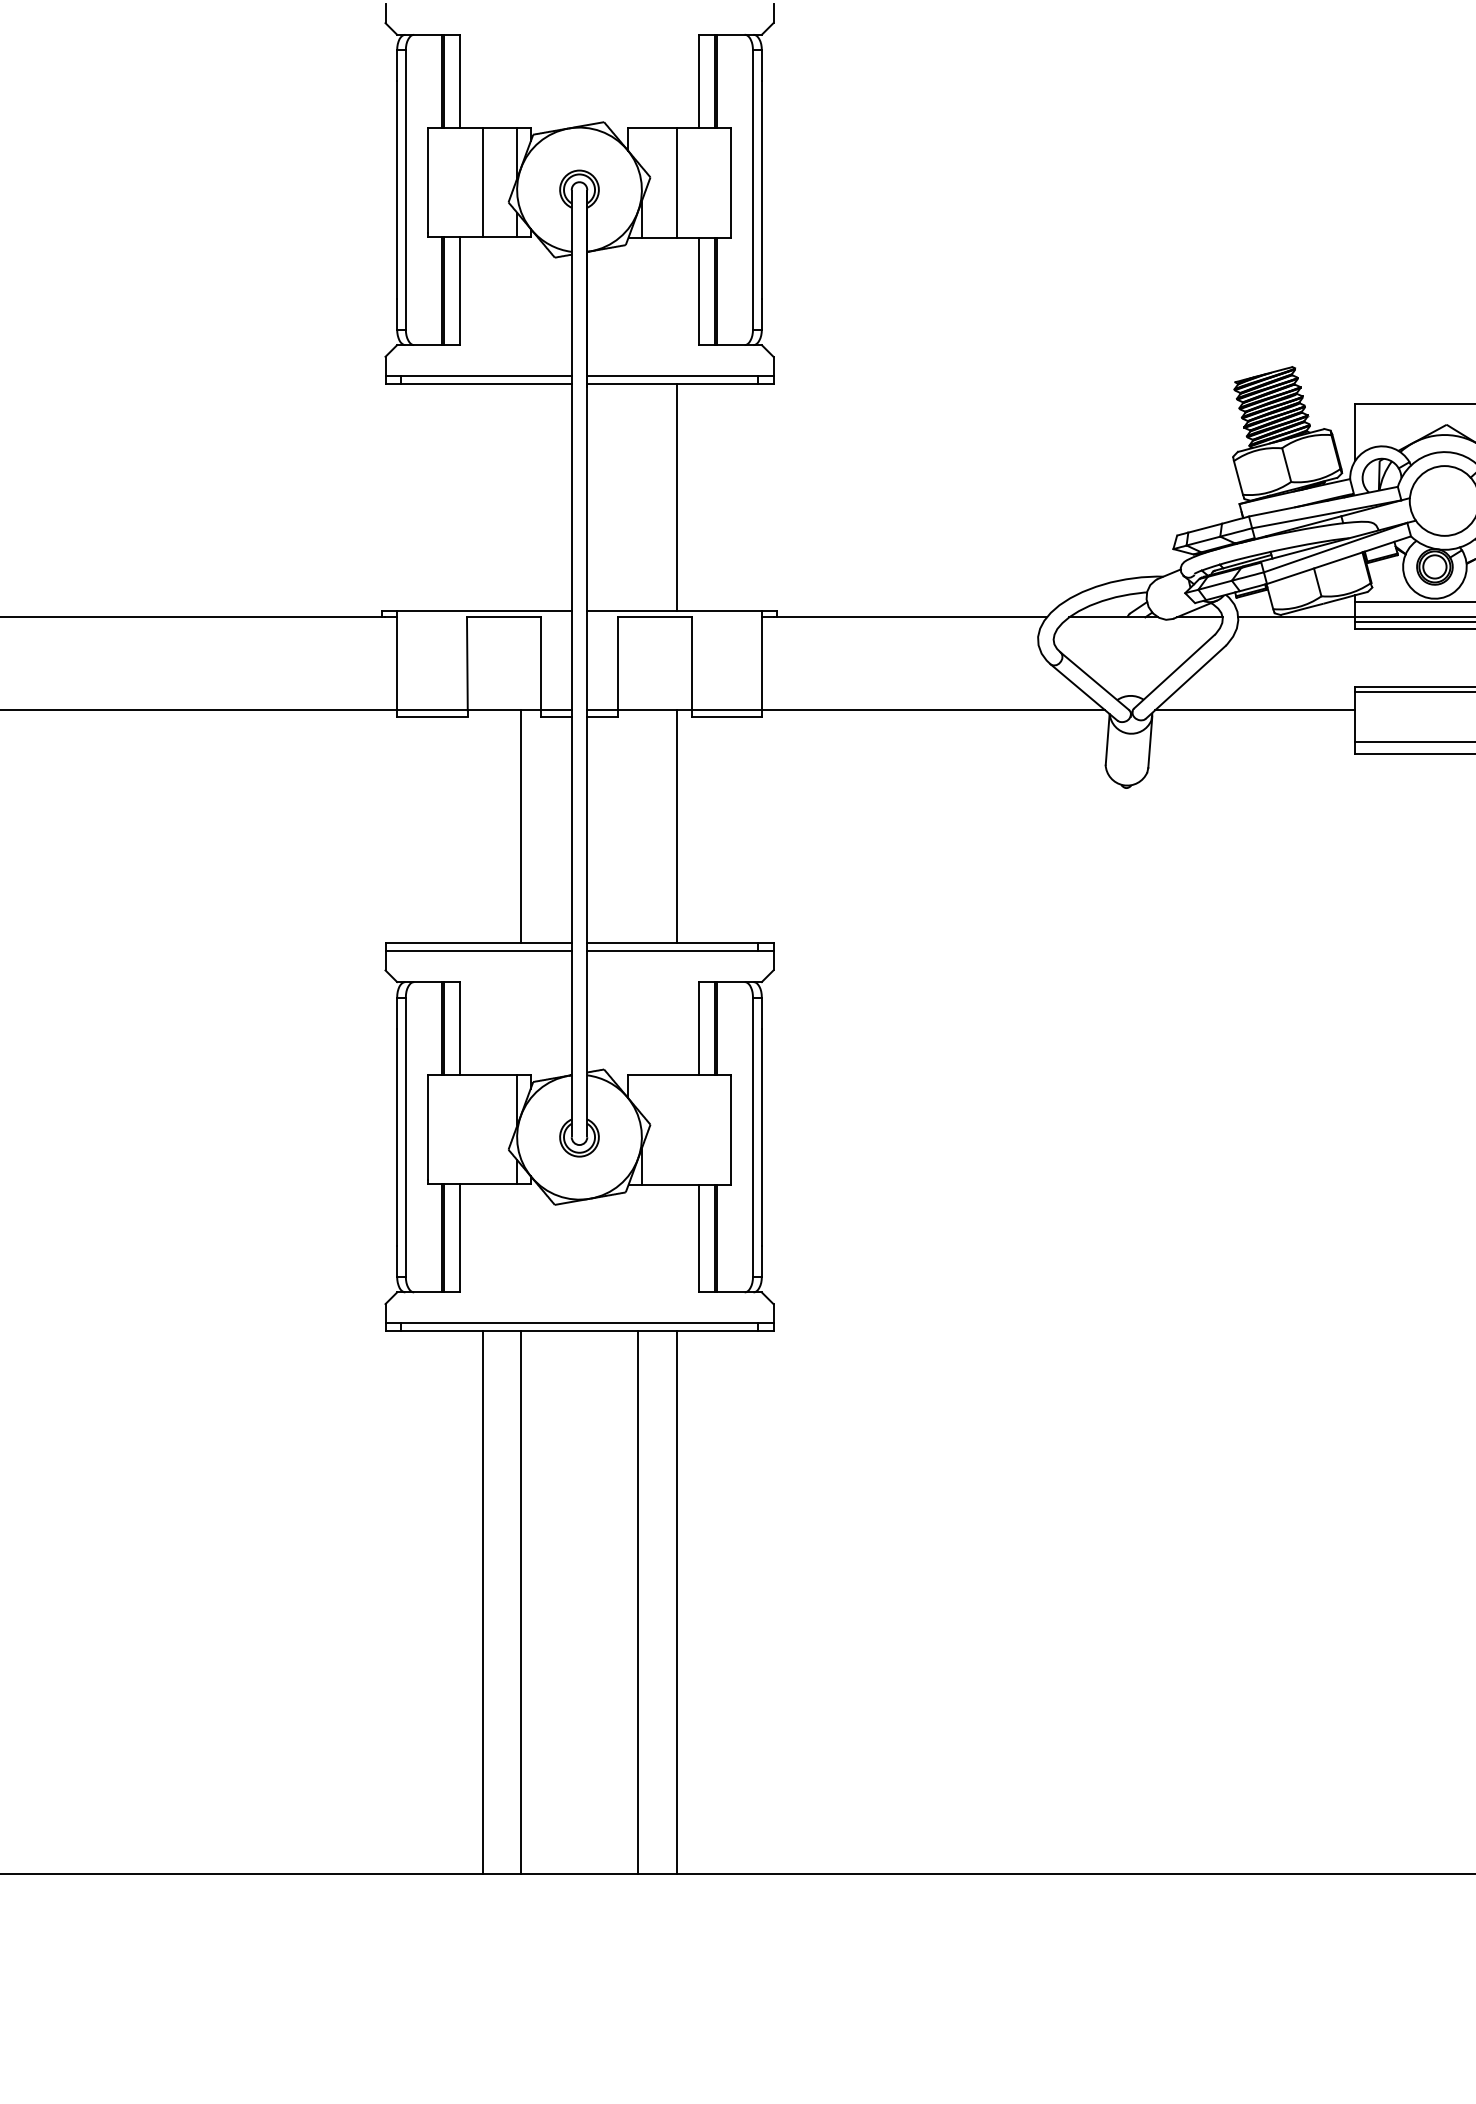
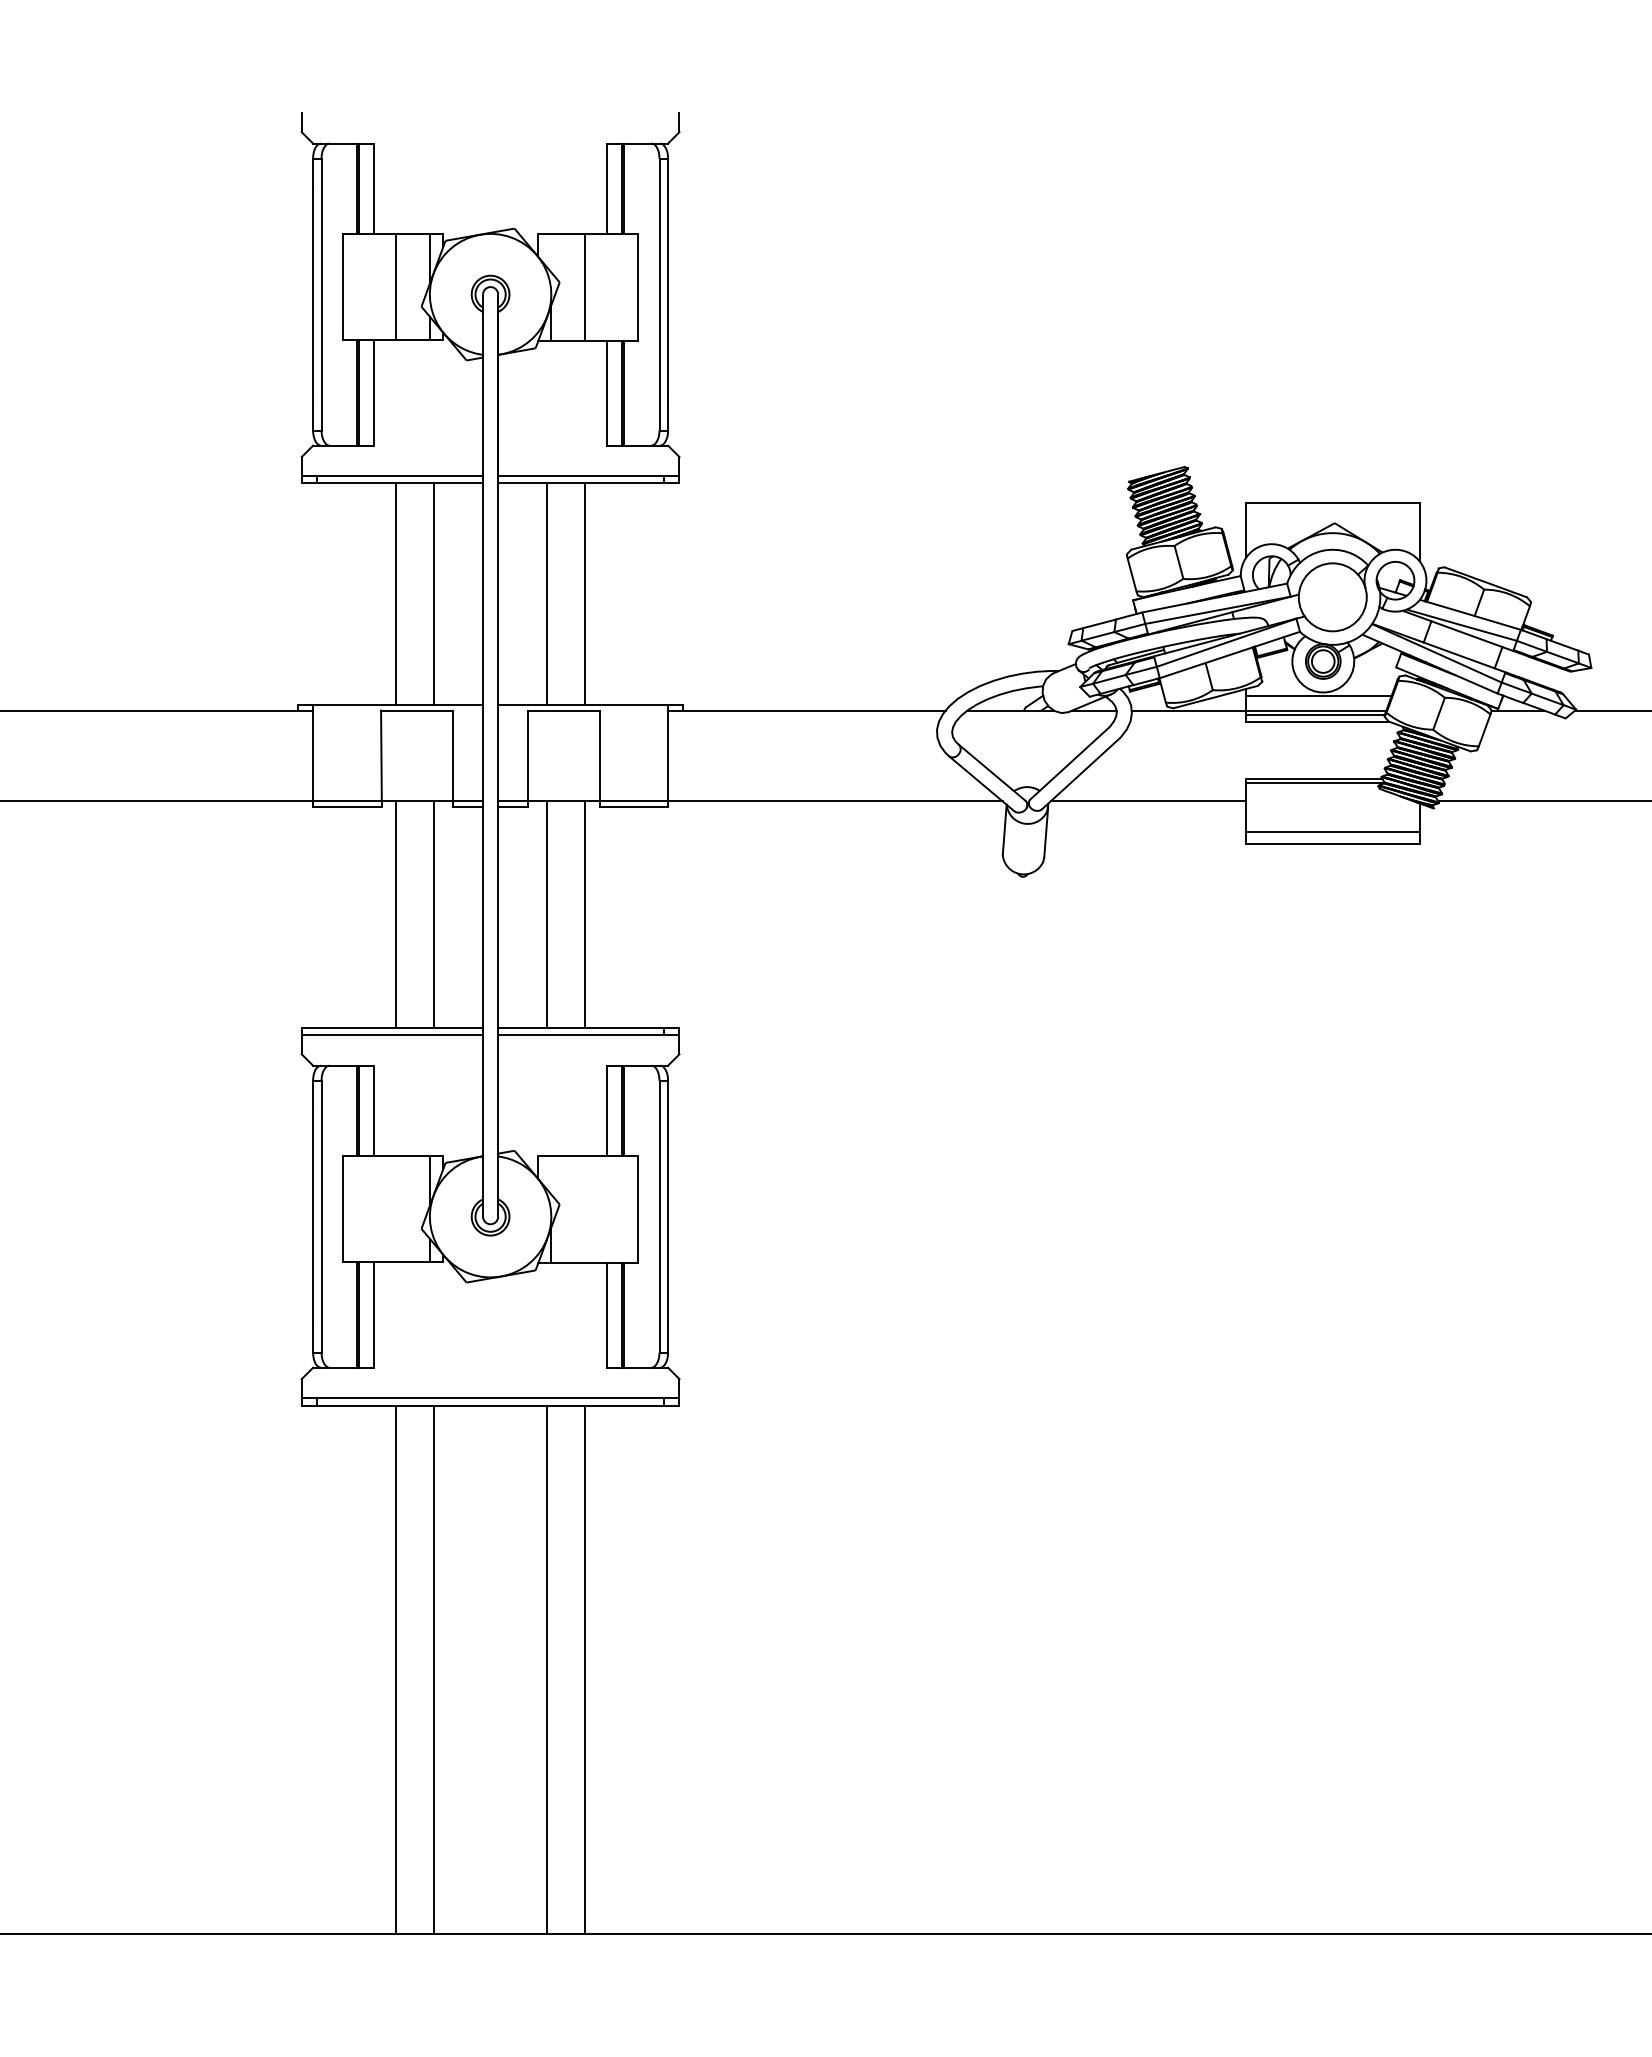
line: (482, 497) -> (396, 593), added
line: (520, 497) -> (433, 593), added
line: (637, 497) -> (547, 593), added
line: (482, 826) -> (396, 914), added
line: (637, 826) -> (547, 914), added

